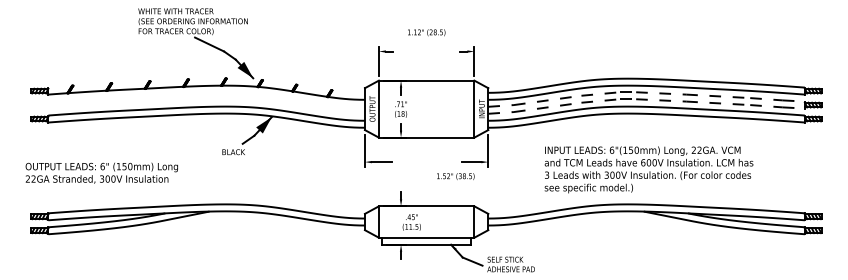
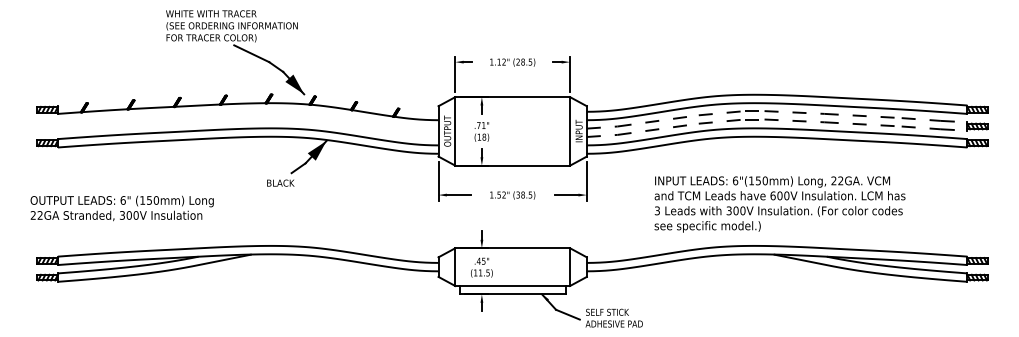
text: (426, 32) -> (512, 62), moved
text: (455, 176) -> (512, 195), moved
text: (411, 222) -> (481, 267), moved

